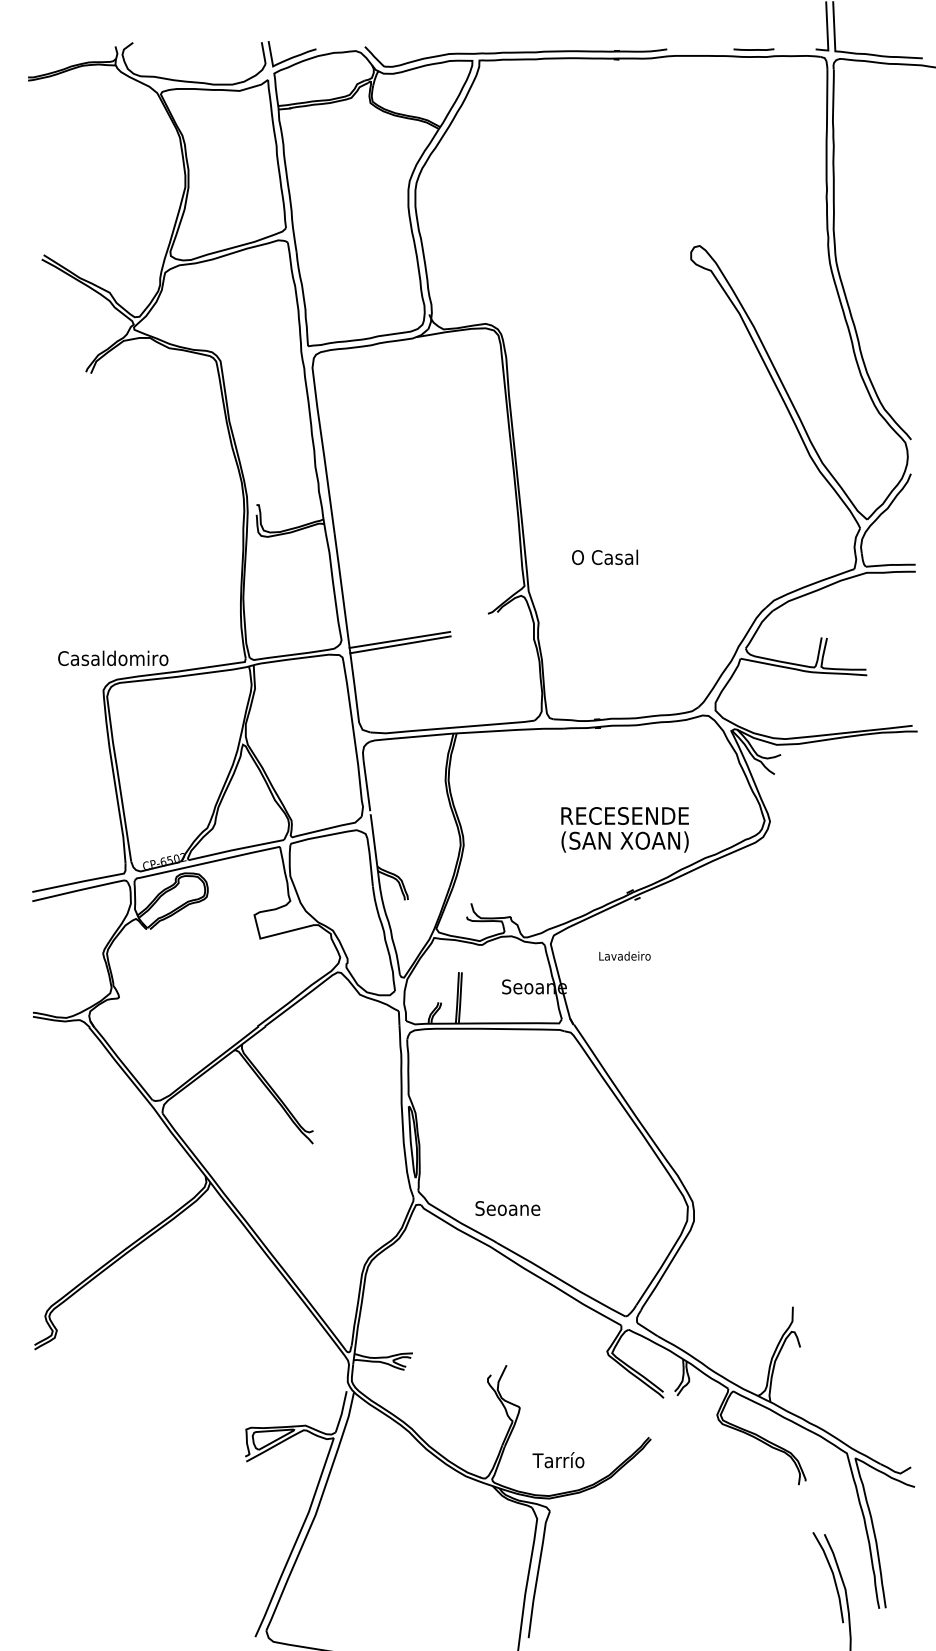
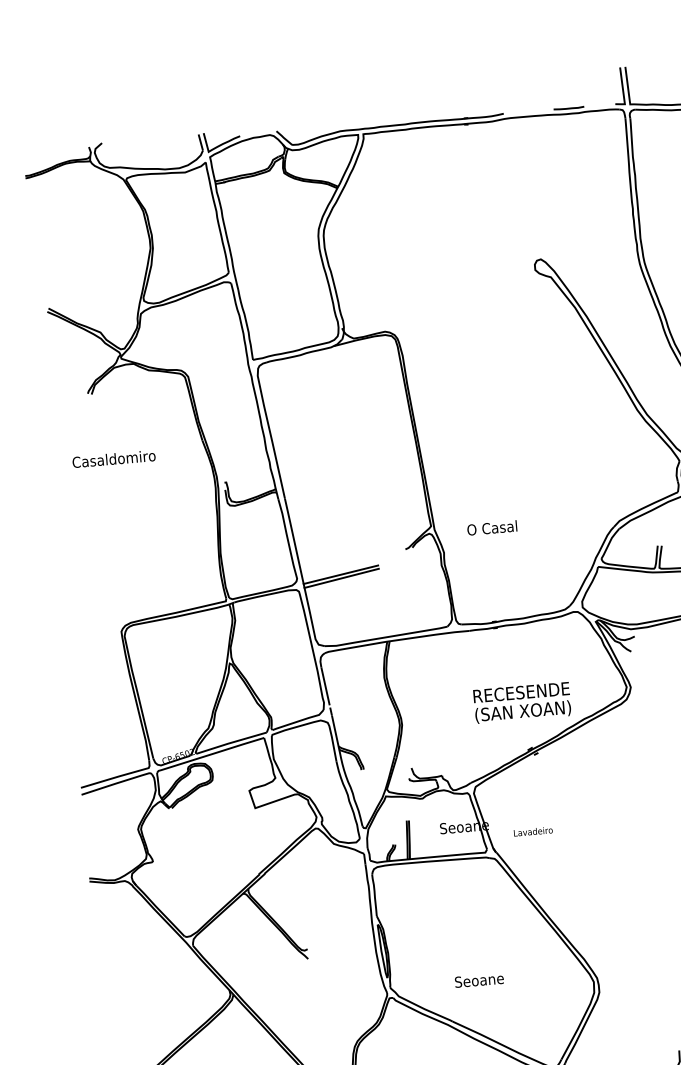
text: (605, 556) -> (492, 527), moved
text: (113, 657) -> (114, 458), moved
text: (624, 955) -> (532, 831), moved
text: (507, 1208) -> (479, 980), moved

